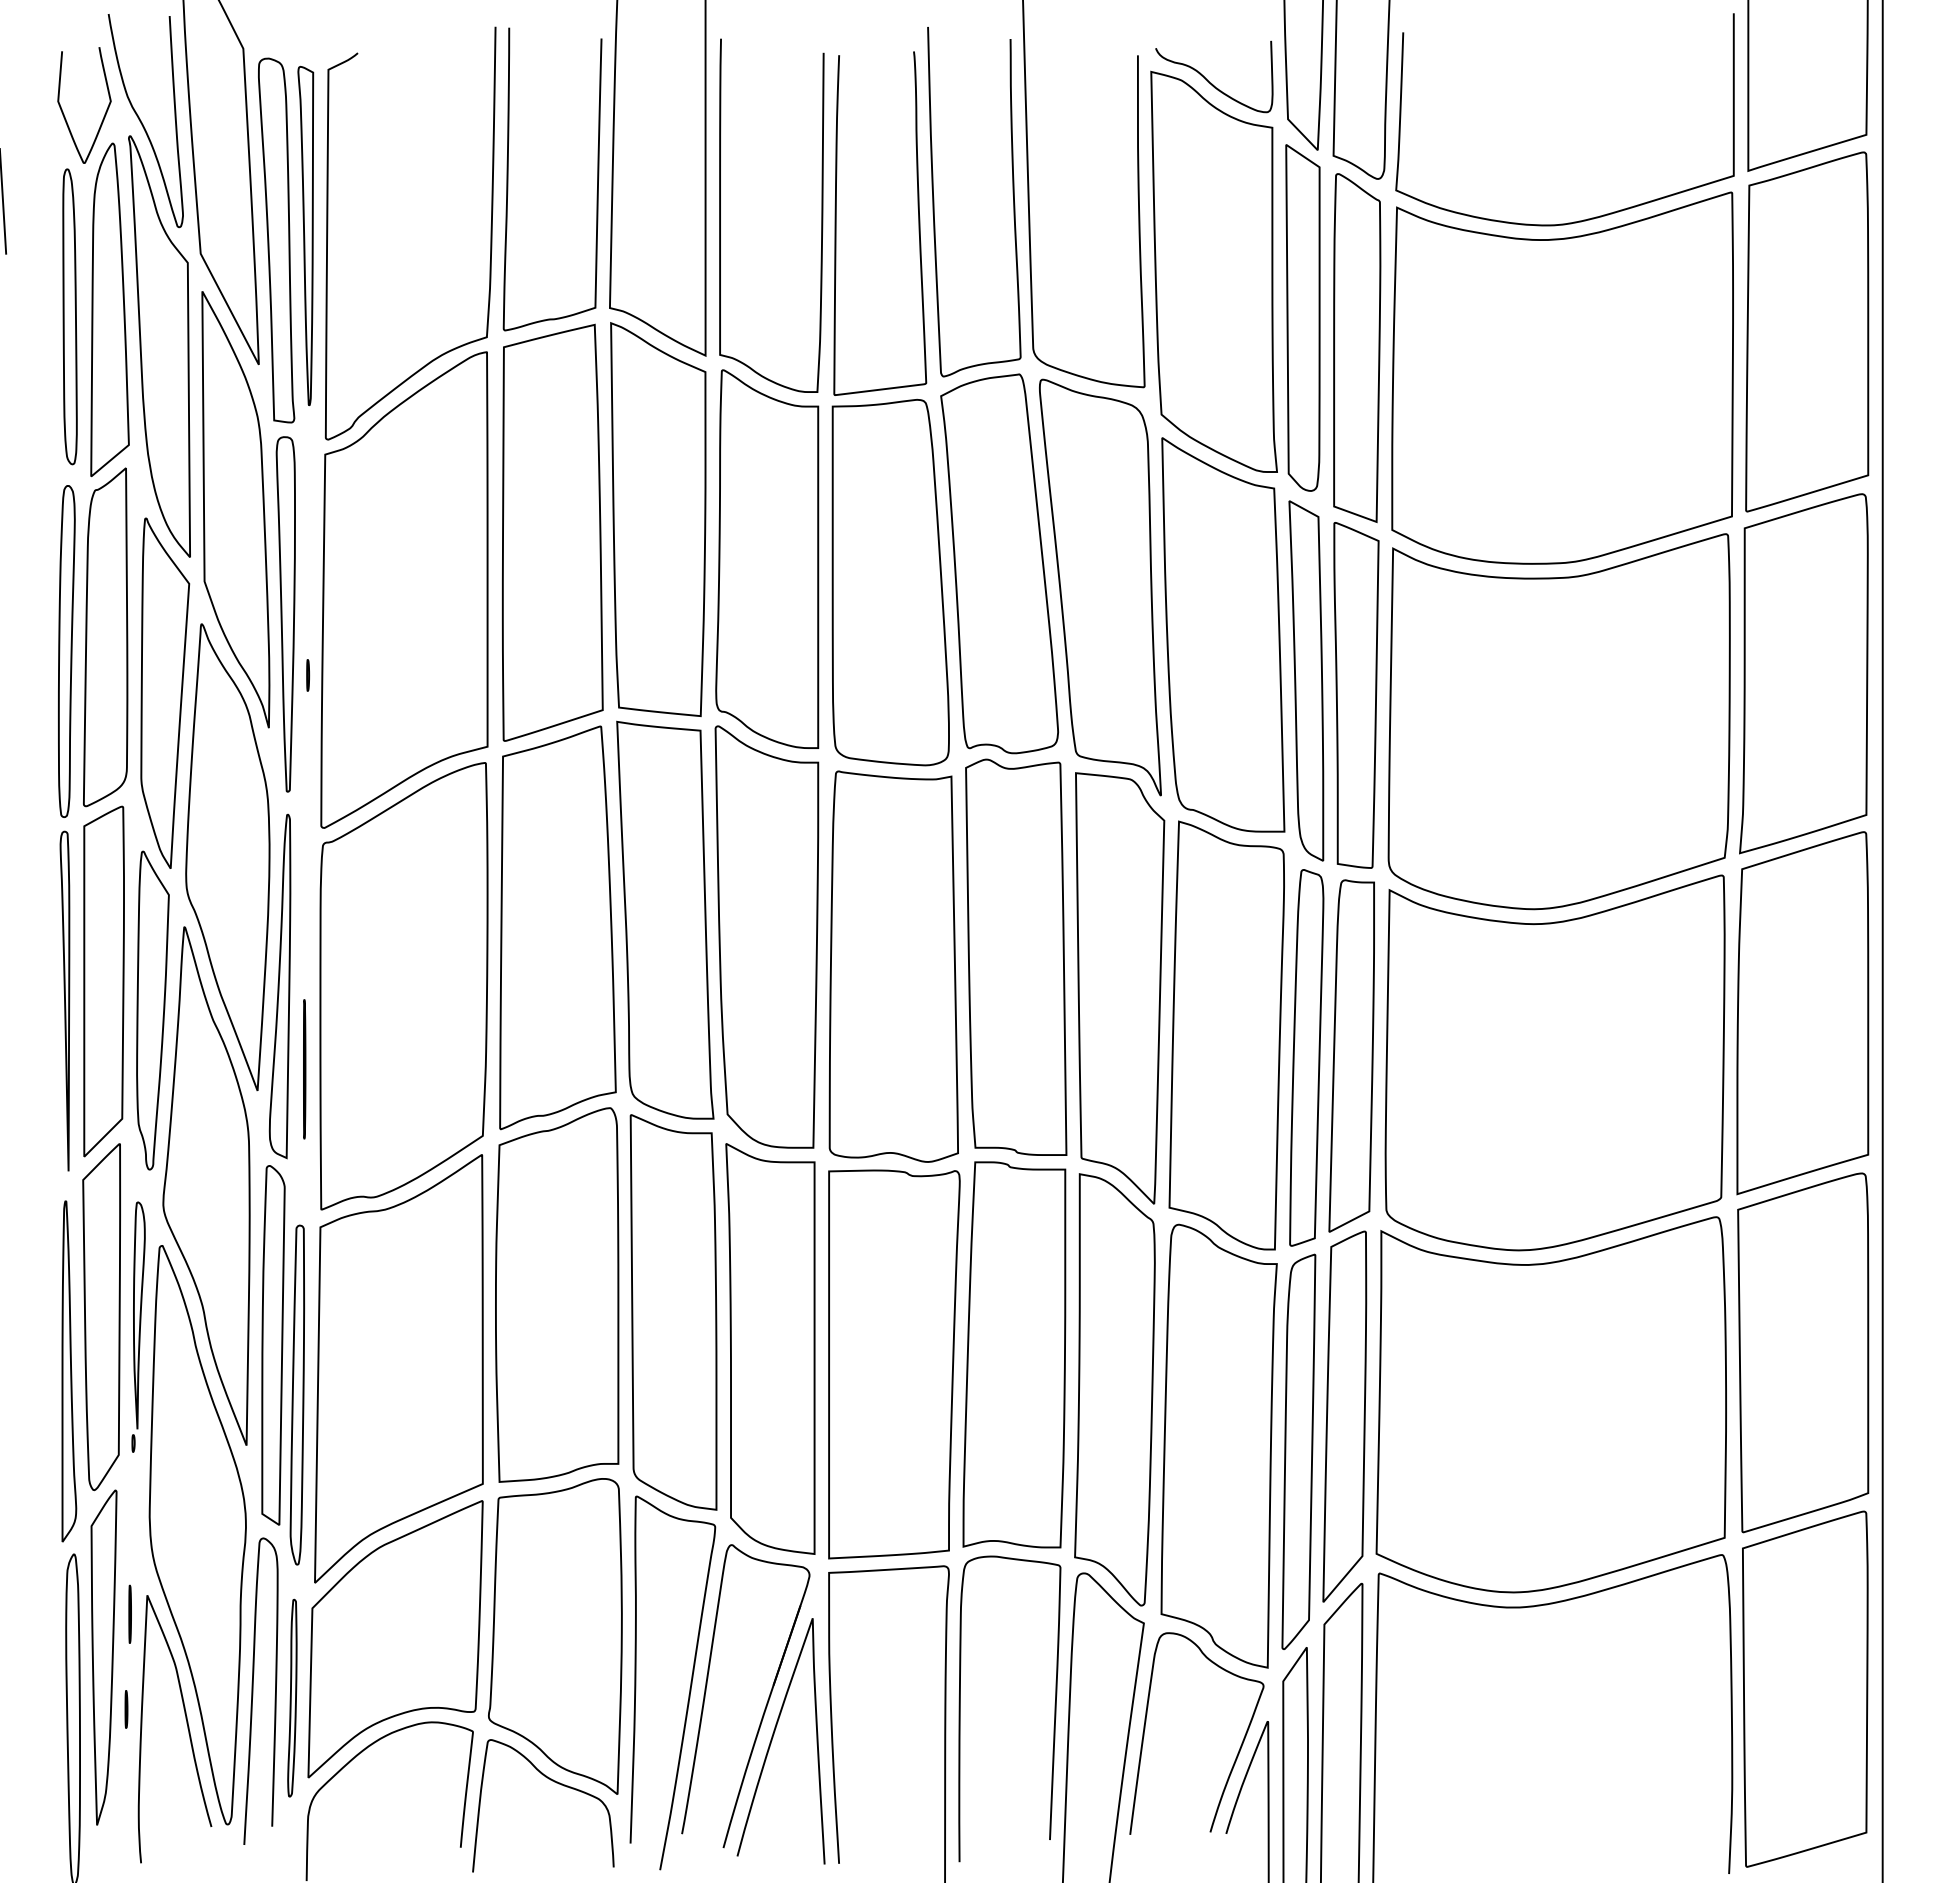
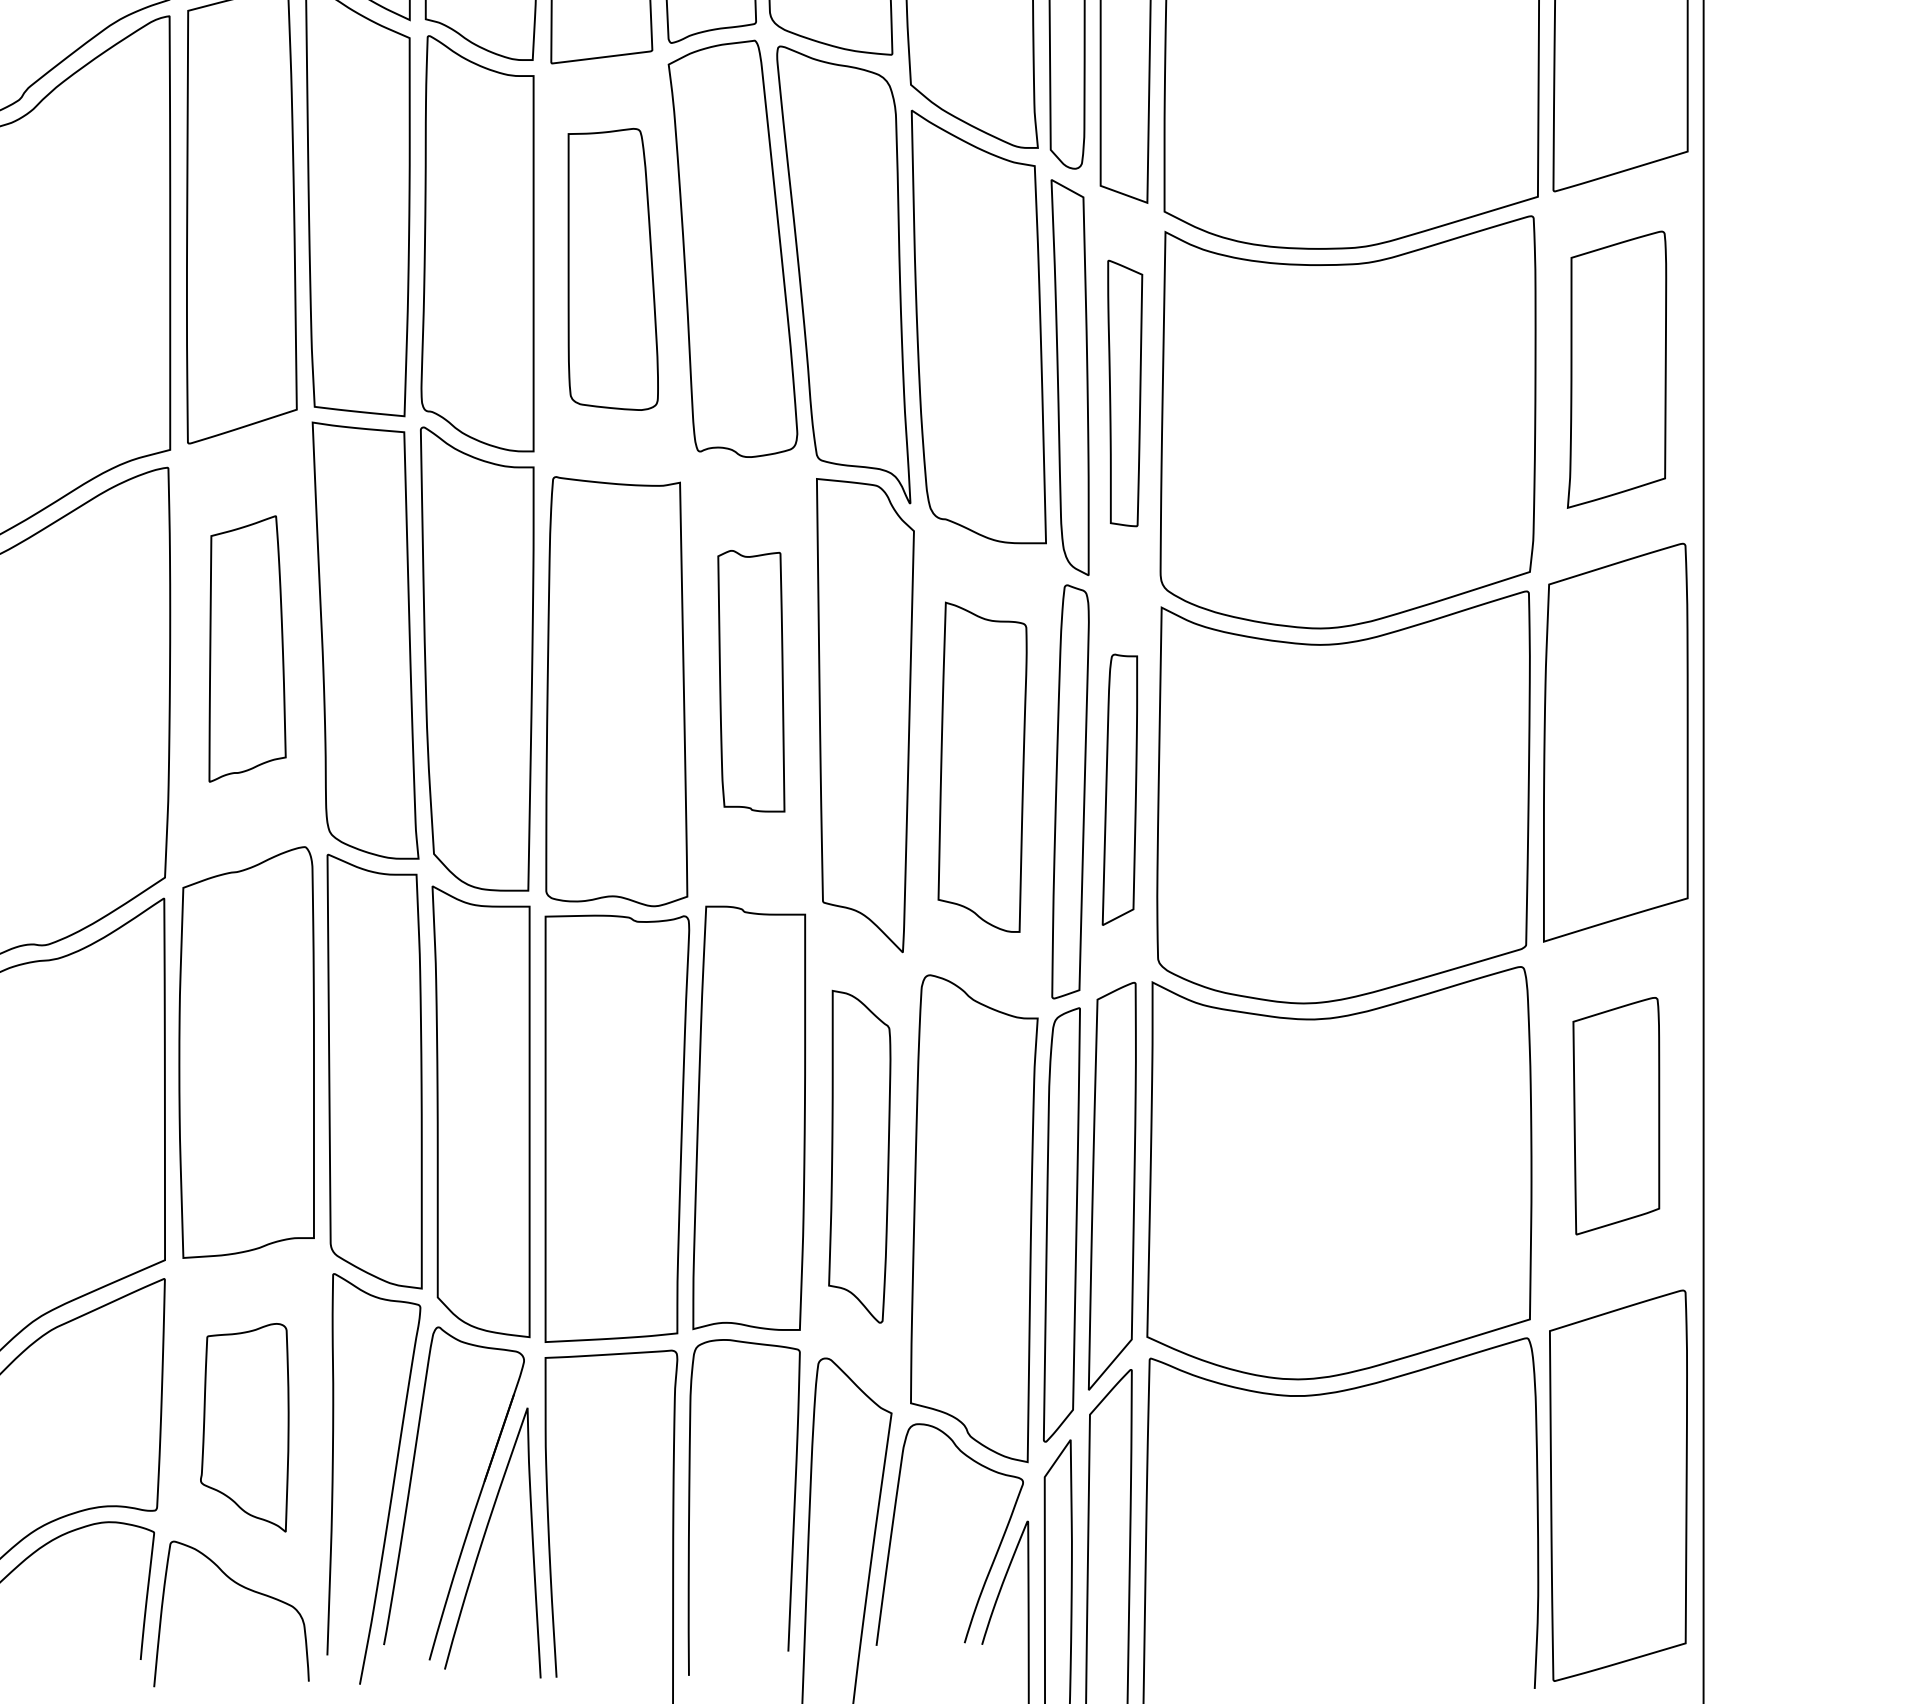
part: (890, 582) -> (613, 269), size x0.7
part: (1803, 673) -> (1616, 369), size x0.7
part: (1356, 695) -> (1125, 393), size x0.7
part: (557, 927) -> (247, 648), size x0.6
part: (1016, 956) -> (751, 680), size x0.6
part: (1226, 1035) -> (982, 767), size x0.7
part: (1351, 1055) -> (1119, 789), size x0.7
part: (1803, 1352) -> (1616, 1115), size x0.6
part: (1114, 1389) -> (859, 1156), size x0.7
part: (555, 1636) -> (244, 1427), size x0.6

